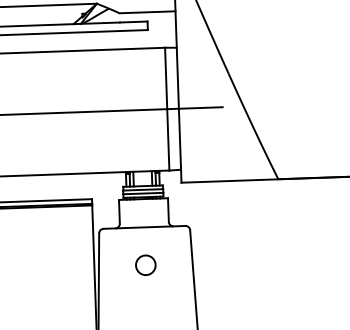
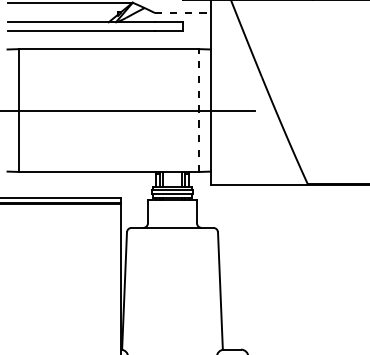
line: (148, 12) -> (183, 13), solid -> dashed
line: (167, 109) -> (199, 110), solid -> dashed
part: (145, 264) -> (172, 265), removed

